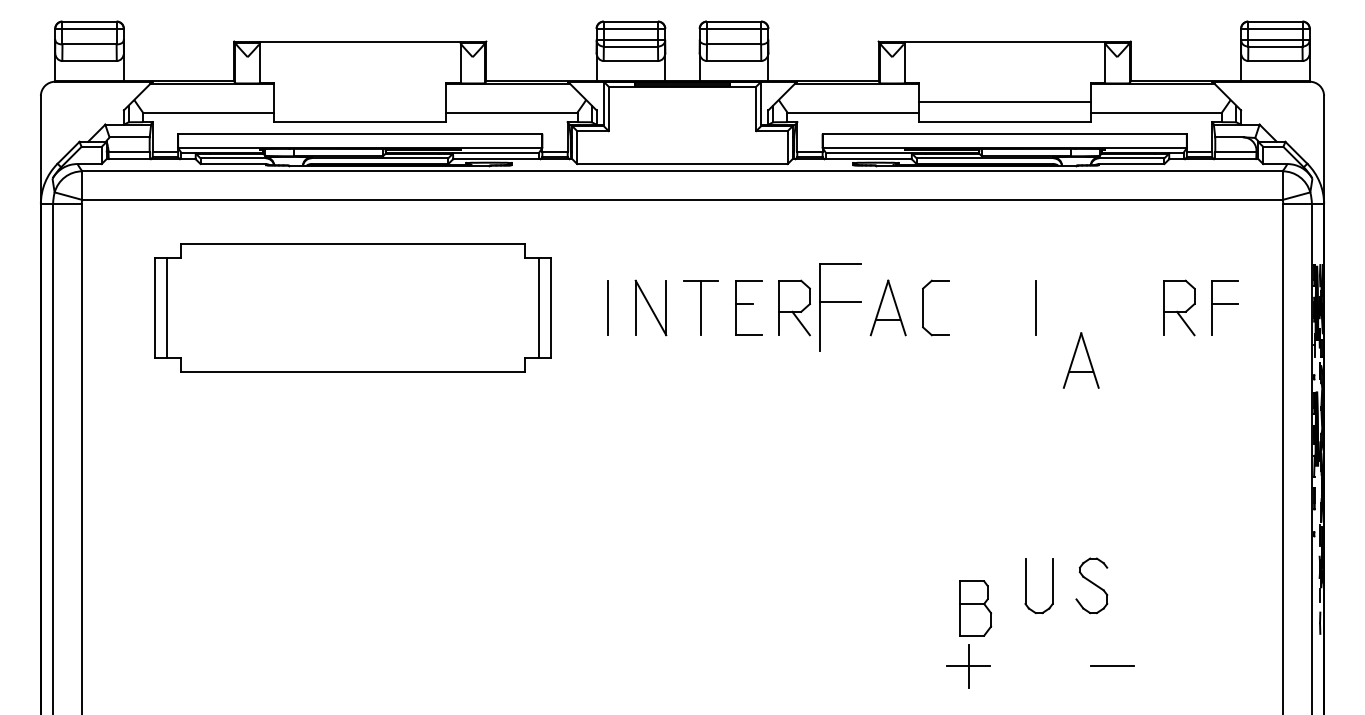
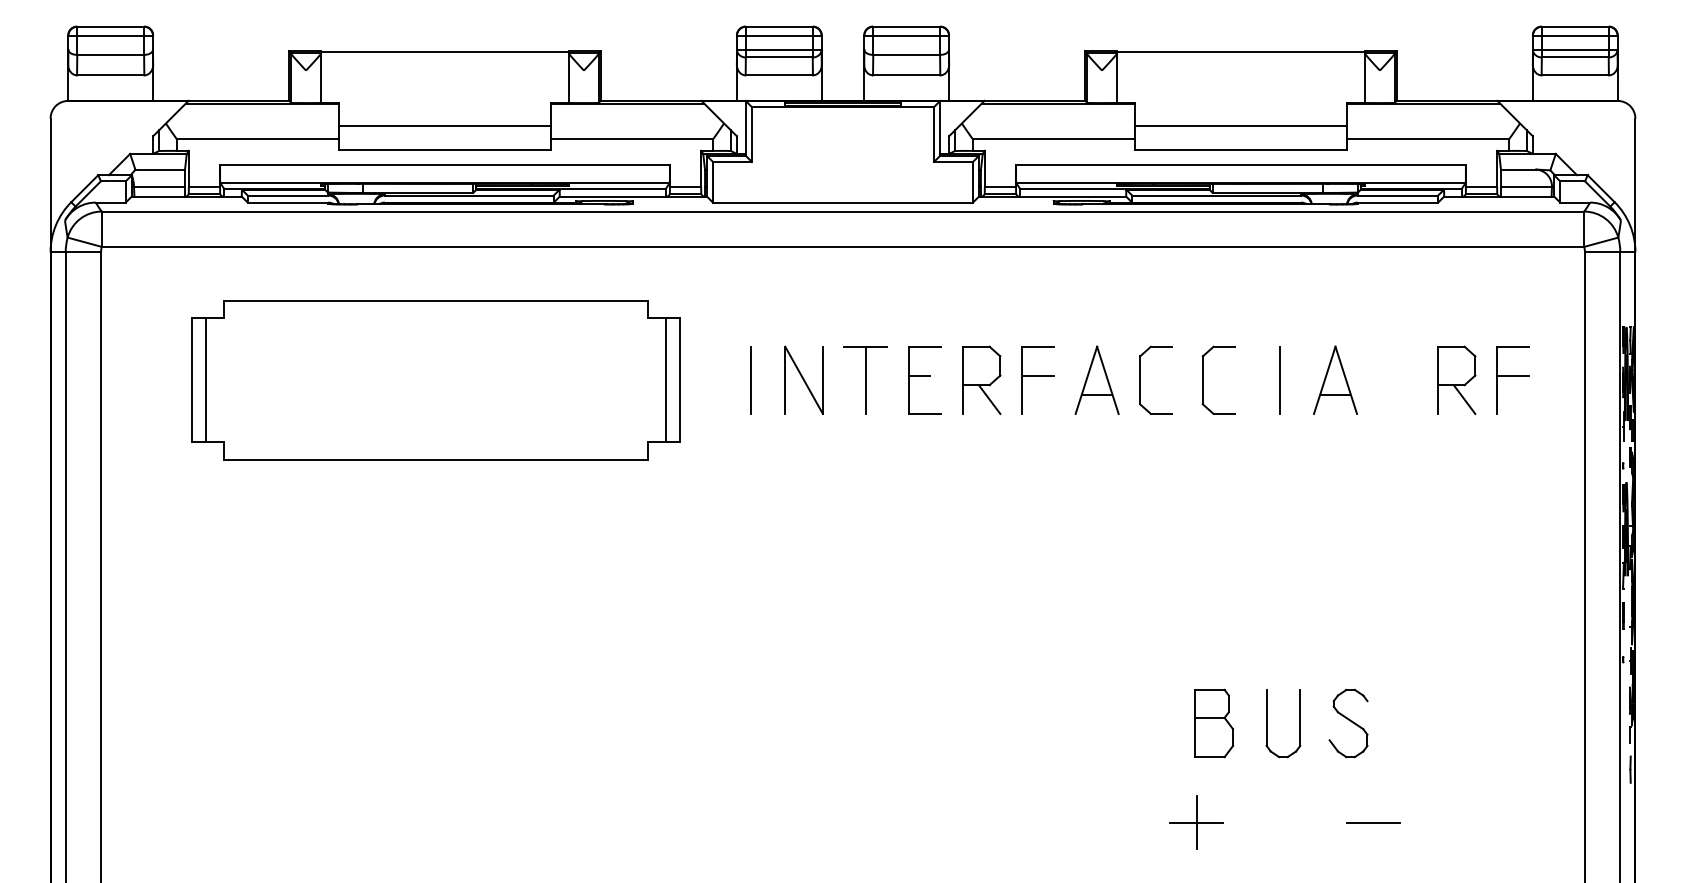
line: (359, 101) -> (444, 125), added
part: (974, 307) -> (1203, 379), added
part: (839, 308) -> (1037, 380), size x0.62
part: (1081, 359) -> (1335, 379), moved
part: (976, 608) -> (1214, 723), moved

